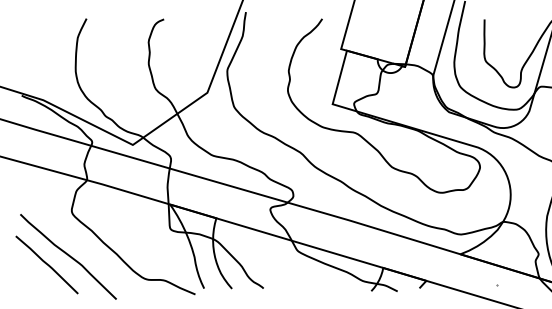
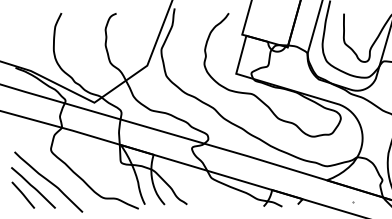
line: (32, 274) -> (23, 194), added

